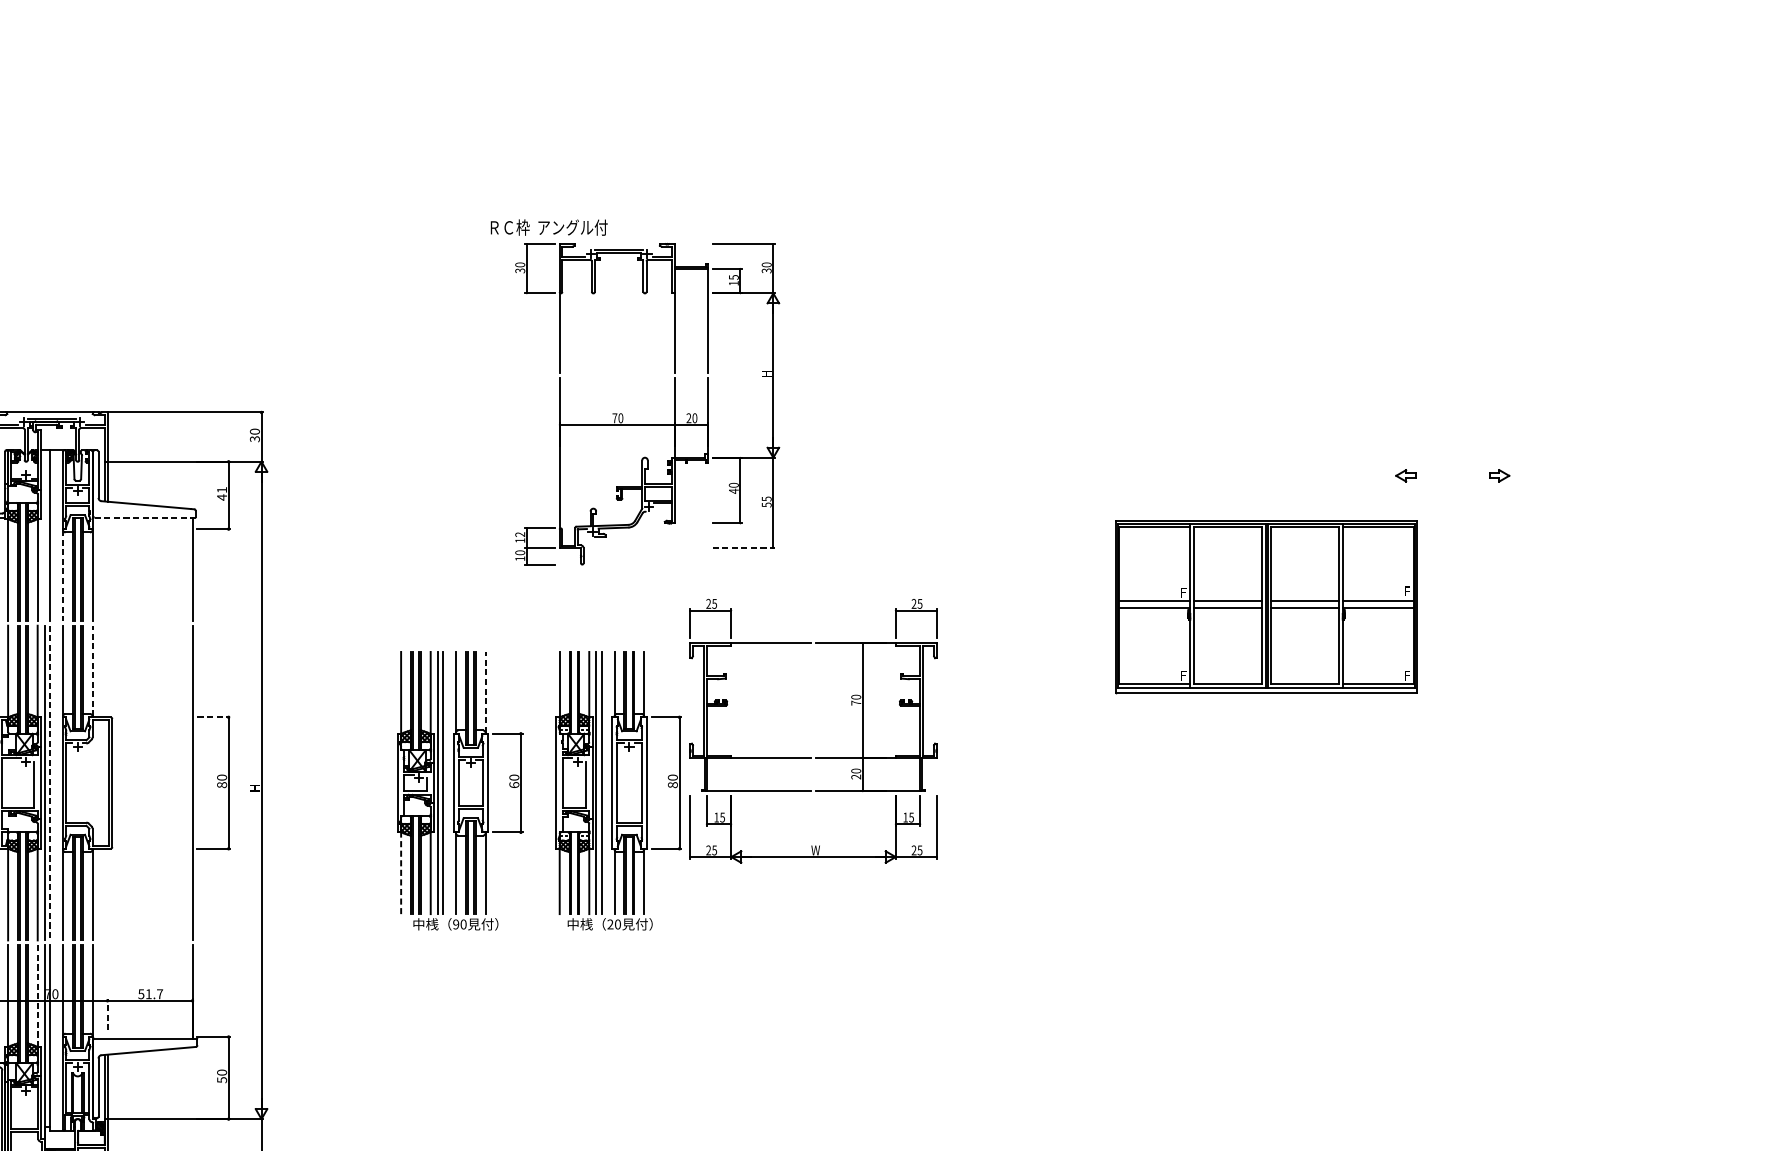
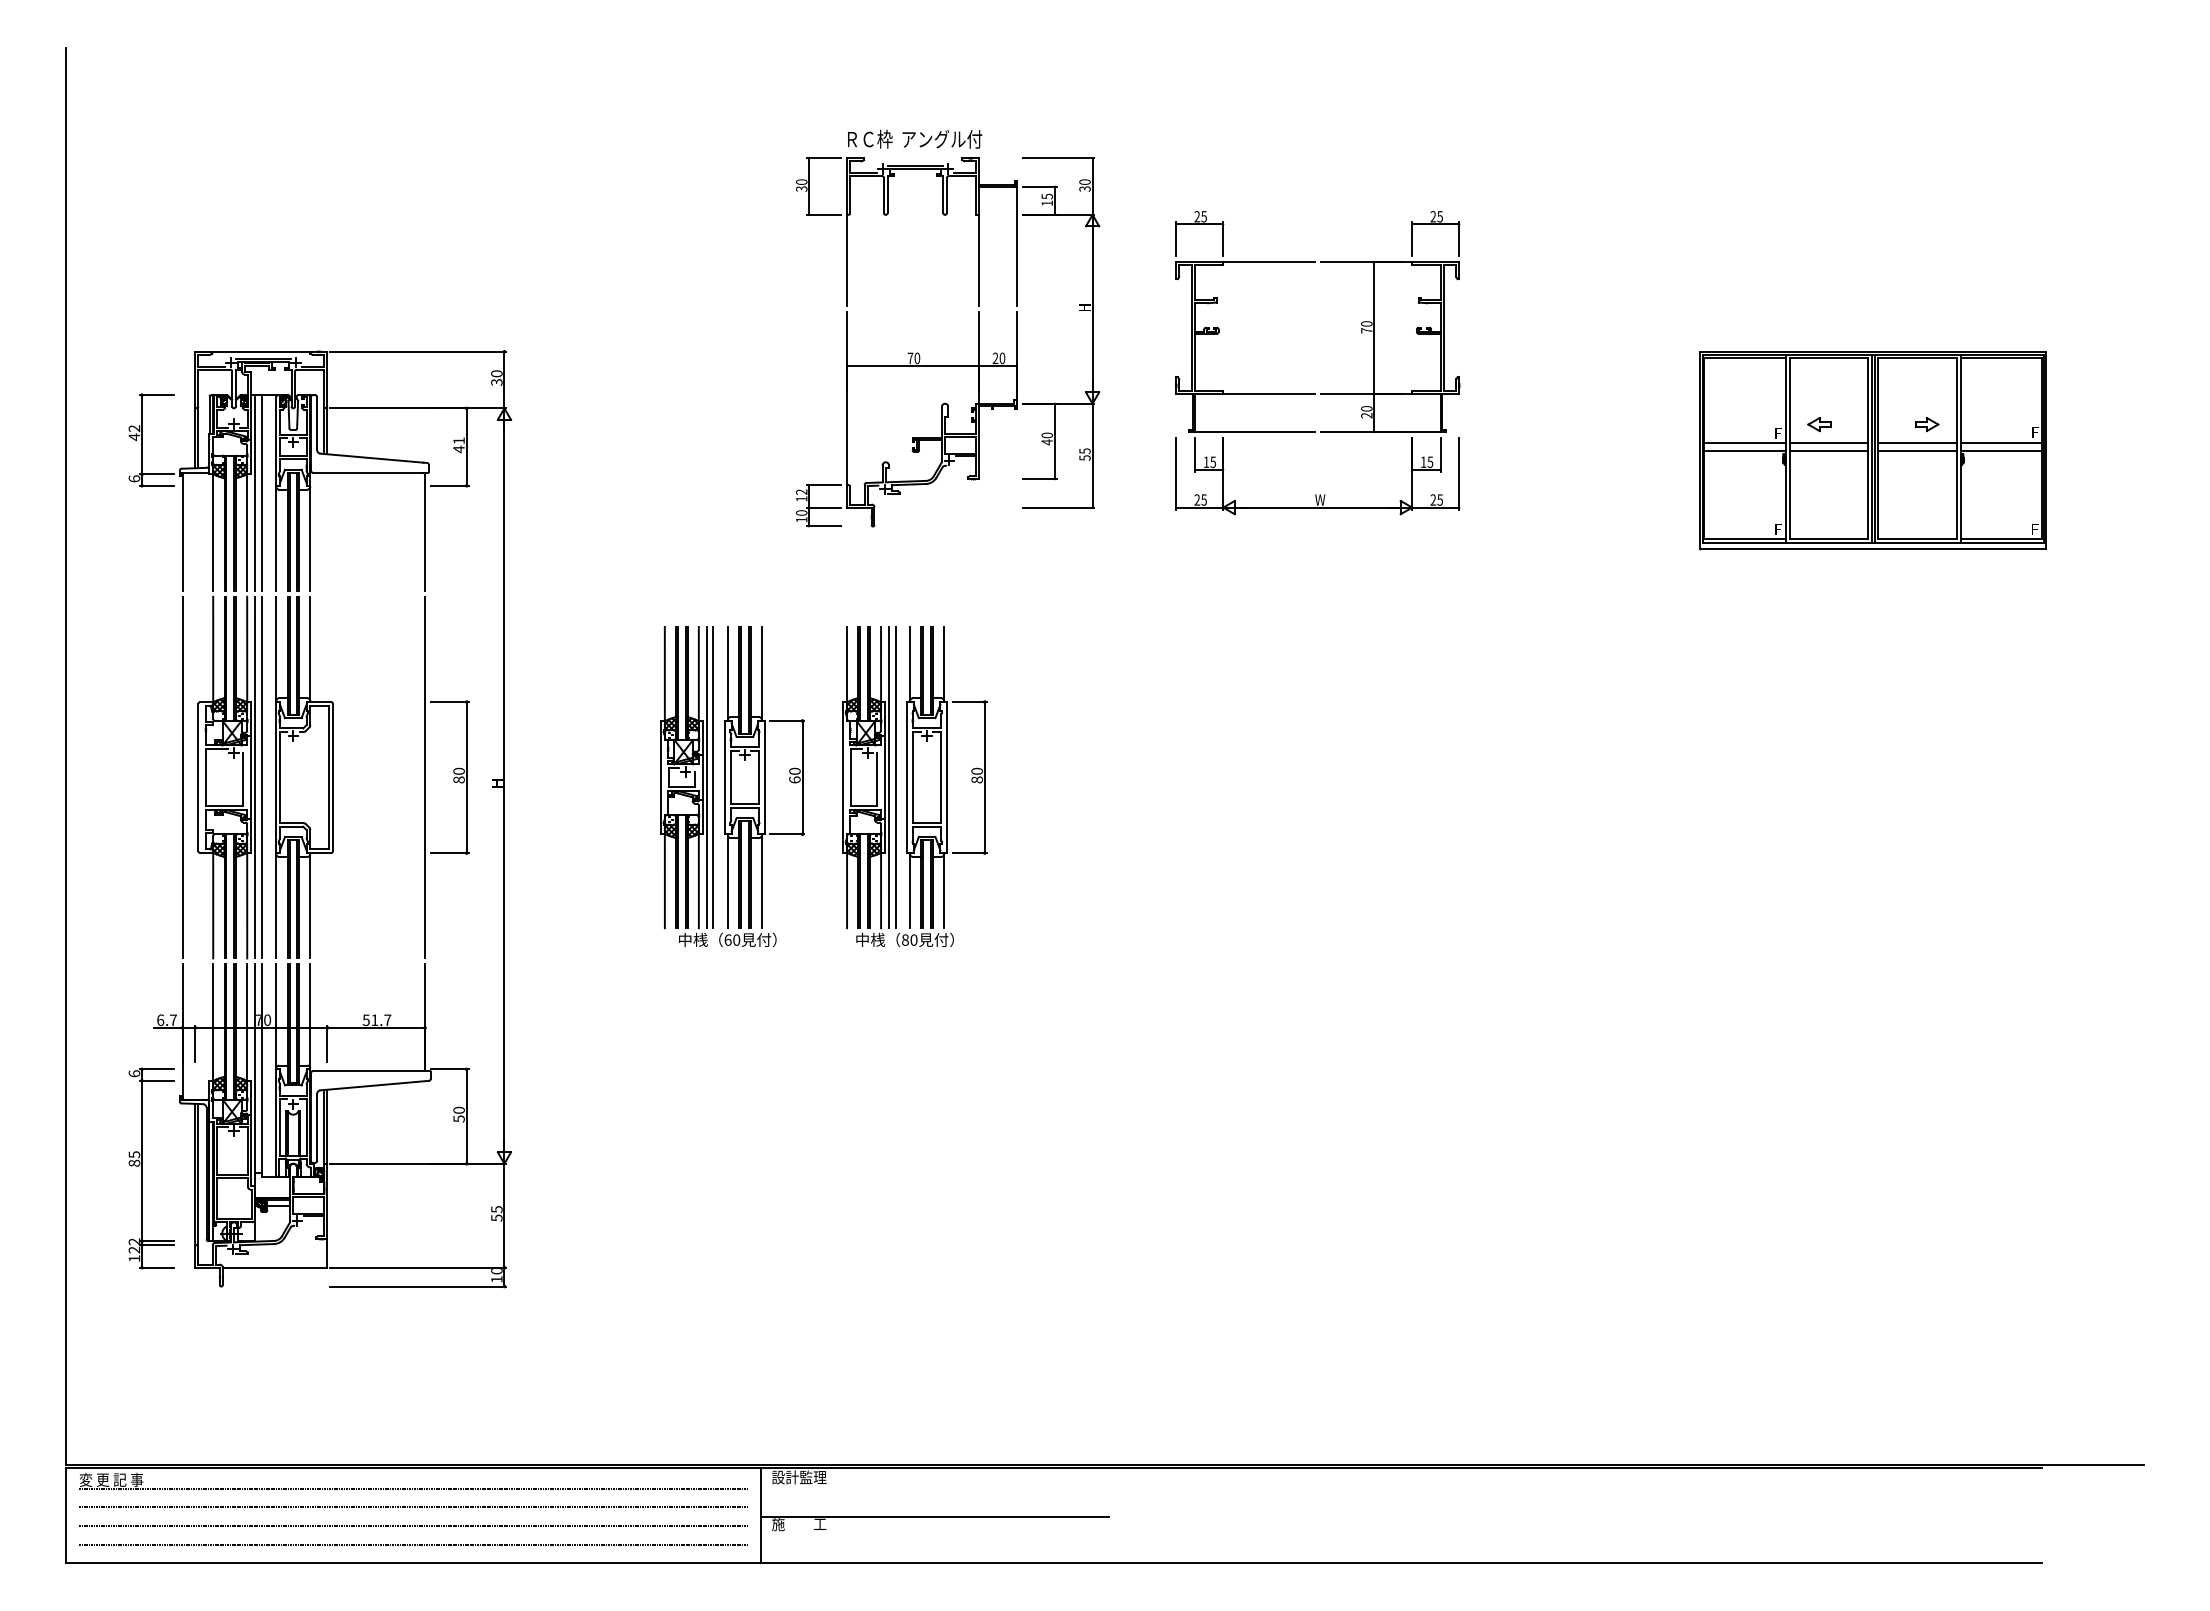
text: (549, 226) -> (915, 138), moved
line: (143, 517) -> (368, 472), dashed -> solid
line: (44, 535) -> (255, 493), added
line: (743, 548) -> (1058, 507), dashed -> solid
line: (63, 575) -> (276, 539), dashed -> solid
part: (1265, 607) -> (1872, 450), moved
line: (92, 670) -> (310, 648), dashed -> solid
line: (485, 692) -> (761, 673), dashed -> solid
line: (213, 717) -> (449, 702), dashed -> solid
part: (811, 757) -> (1315, 393), moved
line: (50, 782) -> (261, 777), dashed -> solid
line: (400, 873) -> (664, 881), dashed -> solid
text: (455, 923) -> (727, 939), 90 -> 60
text: (610, 923) -> (905, 939), 20 -> 80
line: (37, 996) -> (247, 1022), dashed -> solid
line: (107, 1014) -> (327, 1043), dashed -> solid

